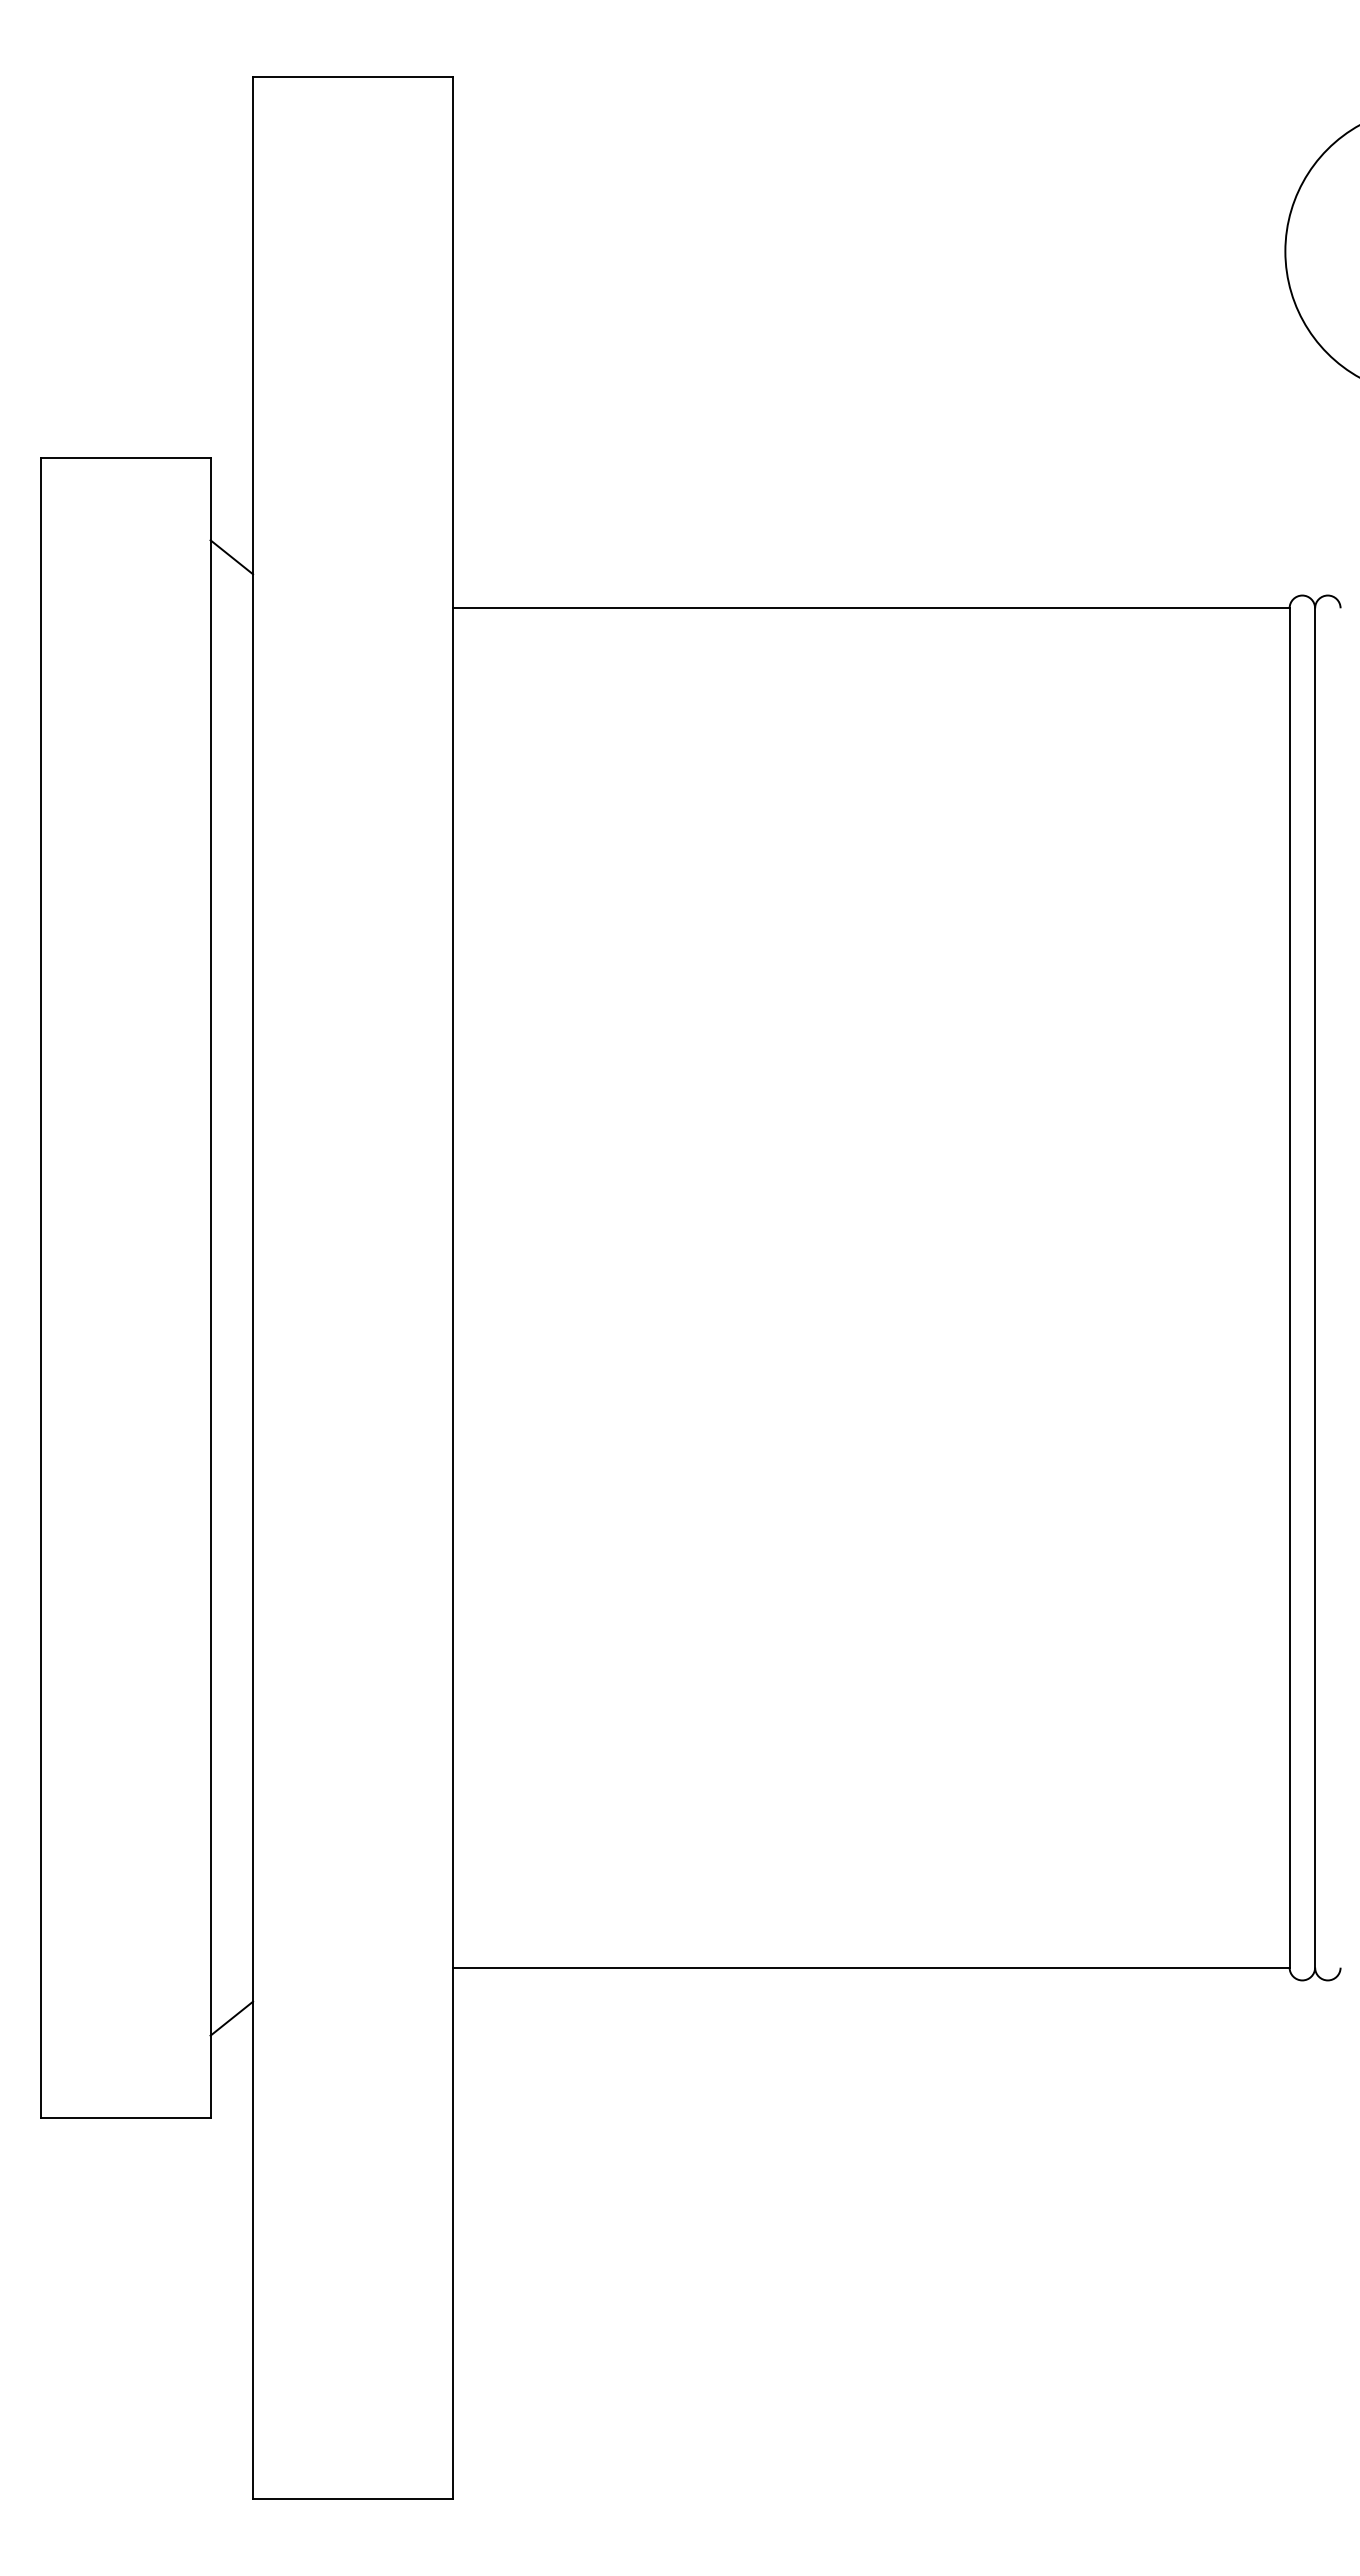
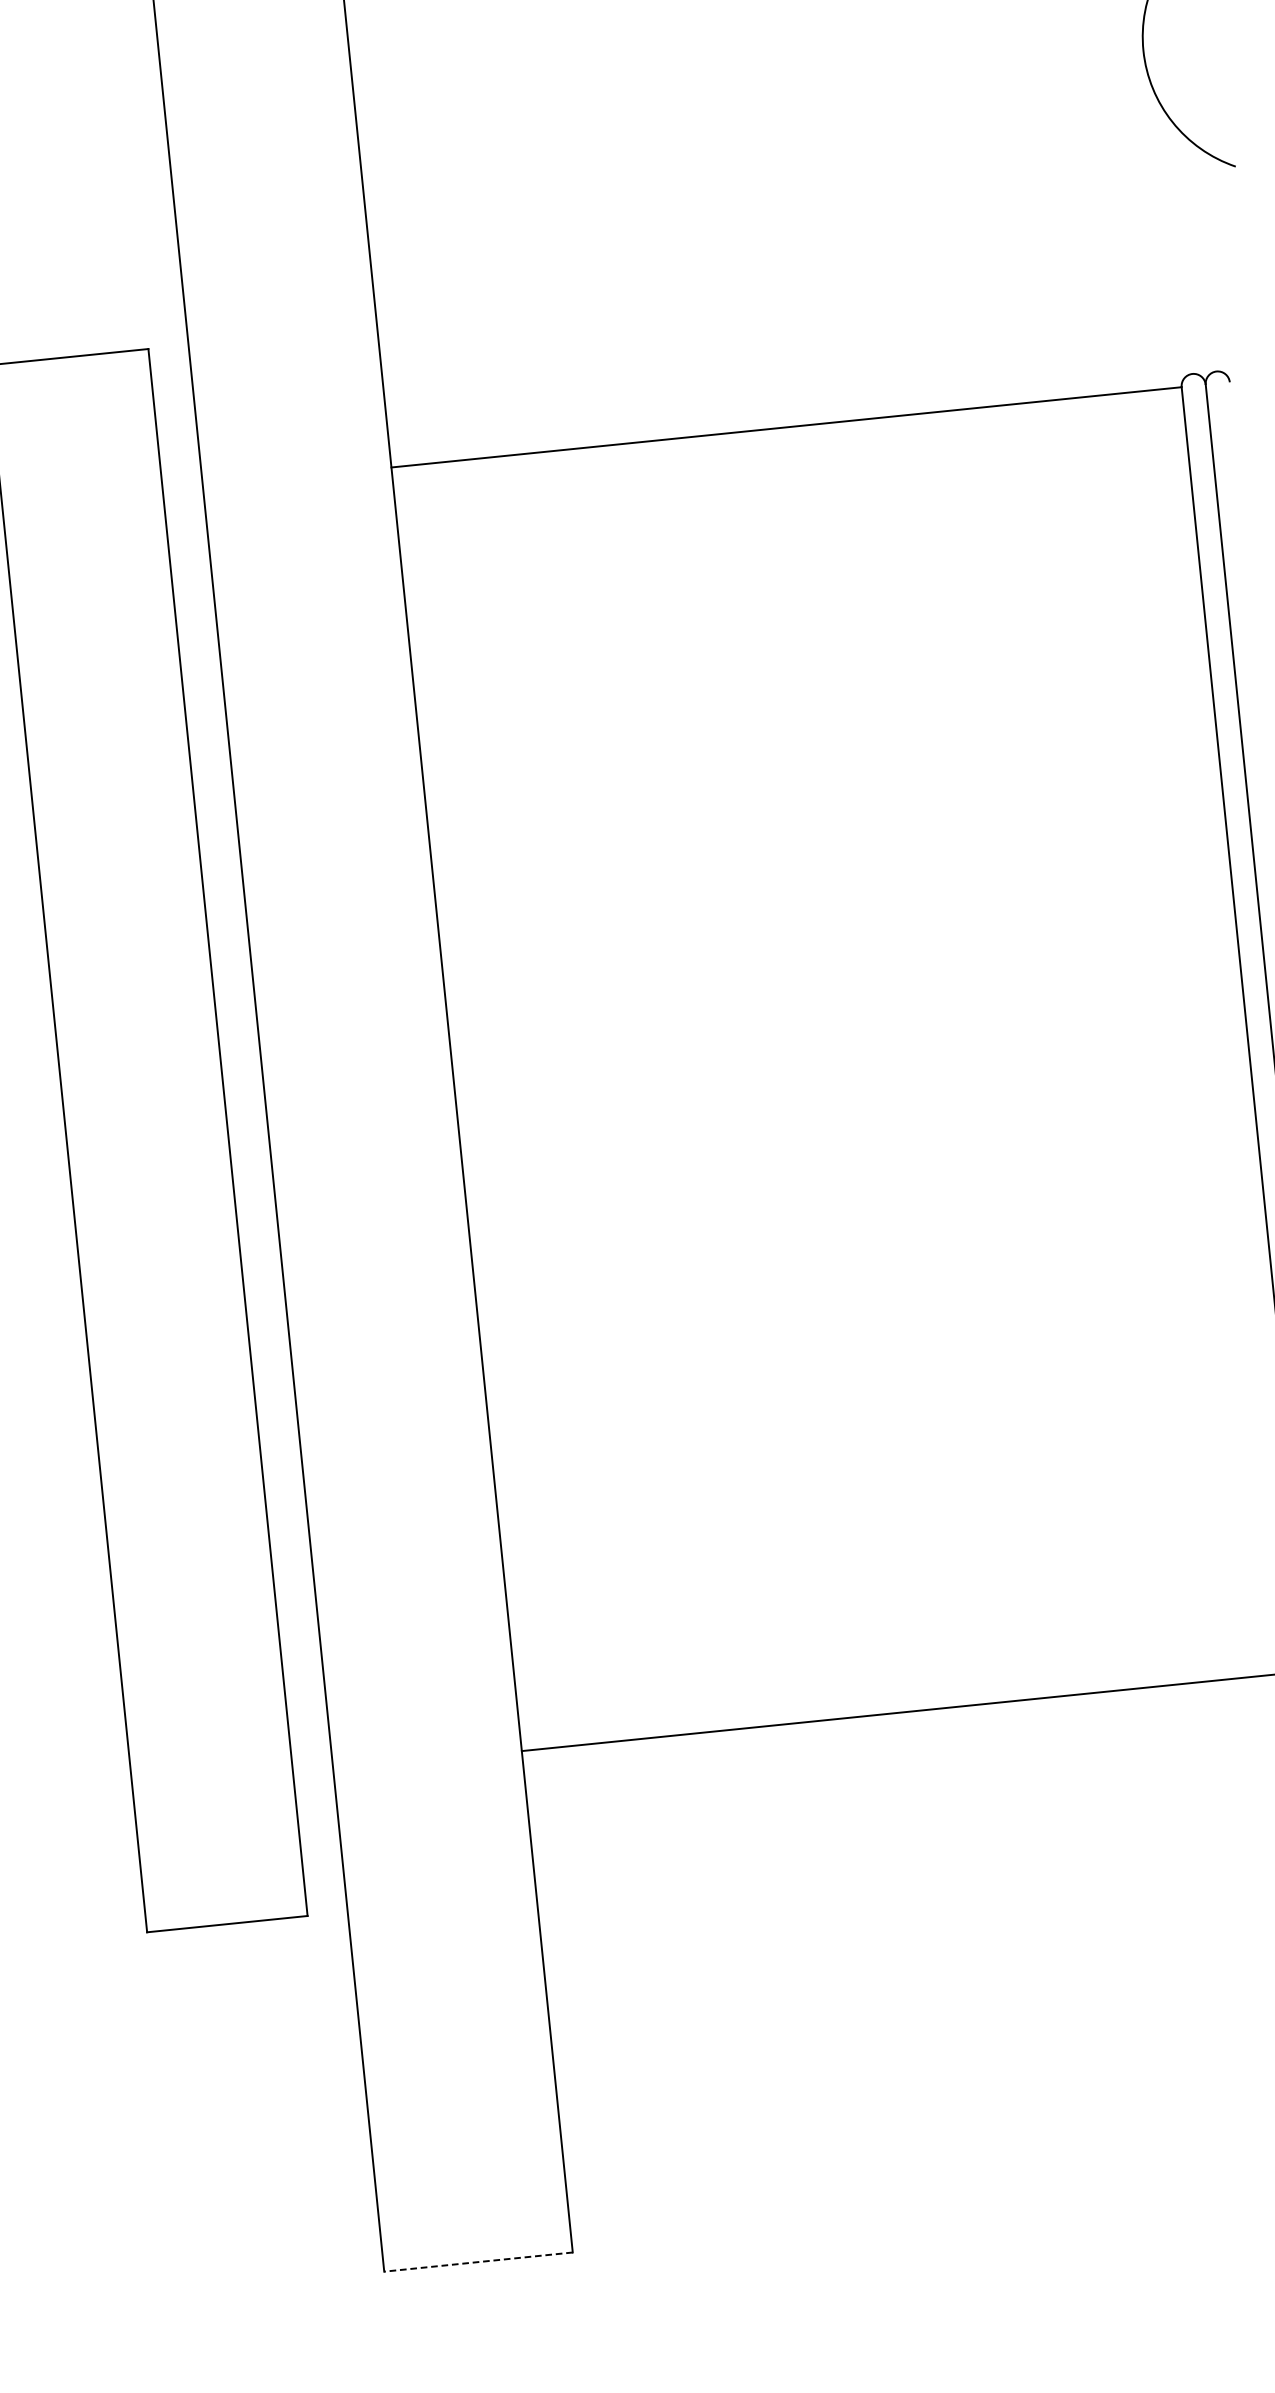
line: (231, 557) -> (177, 440), removed
line: (231, 2018) -> (317, 1820), removed
line: (352, 2498) -> (478, 2261), solid -> dashed

